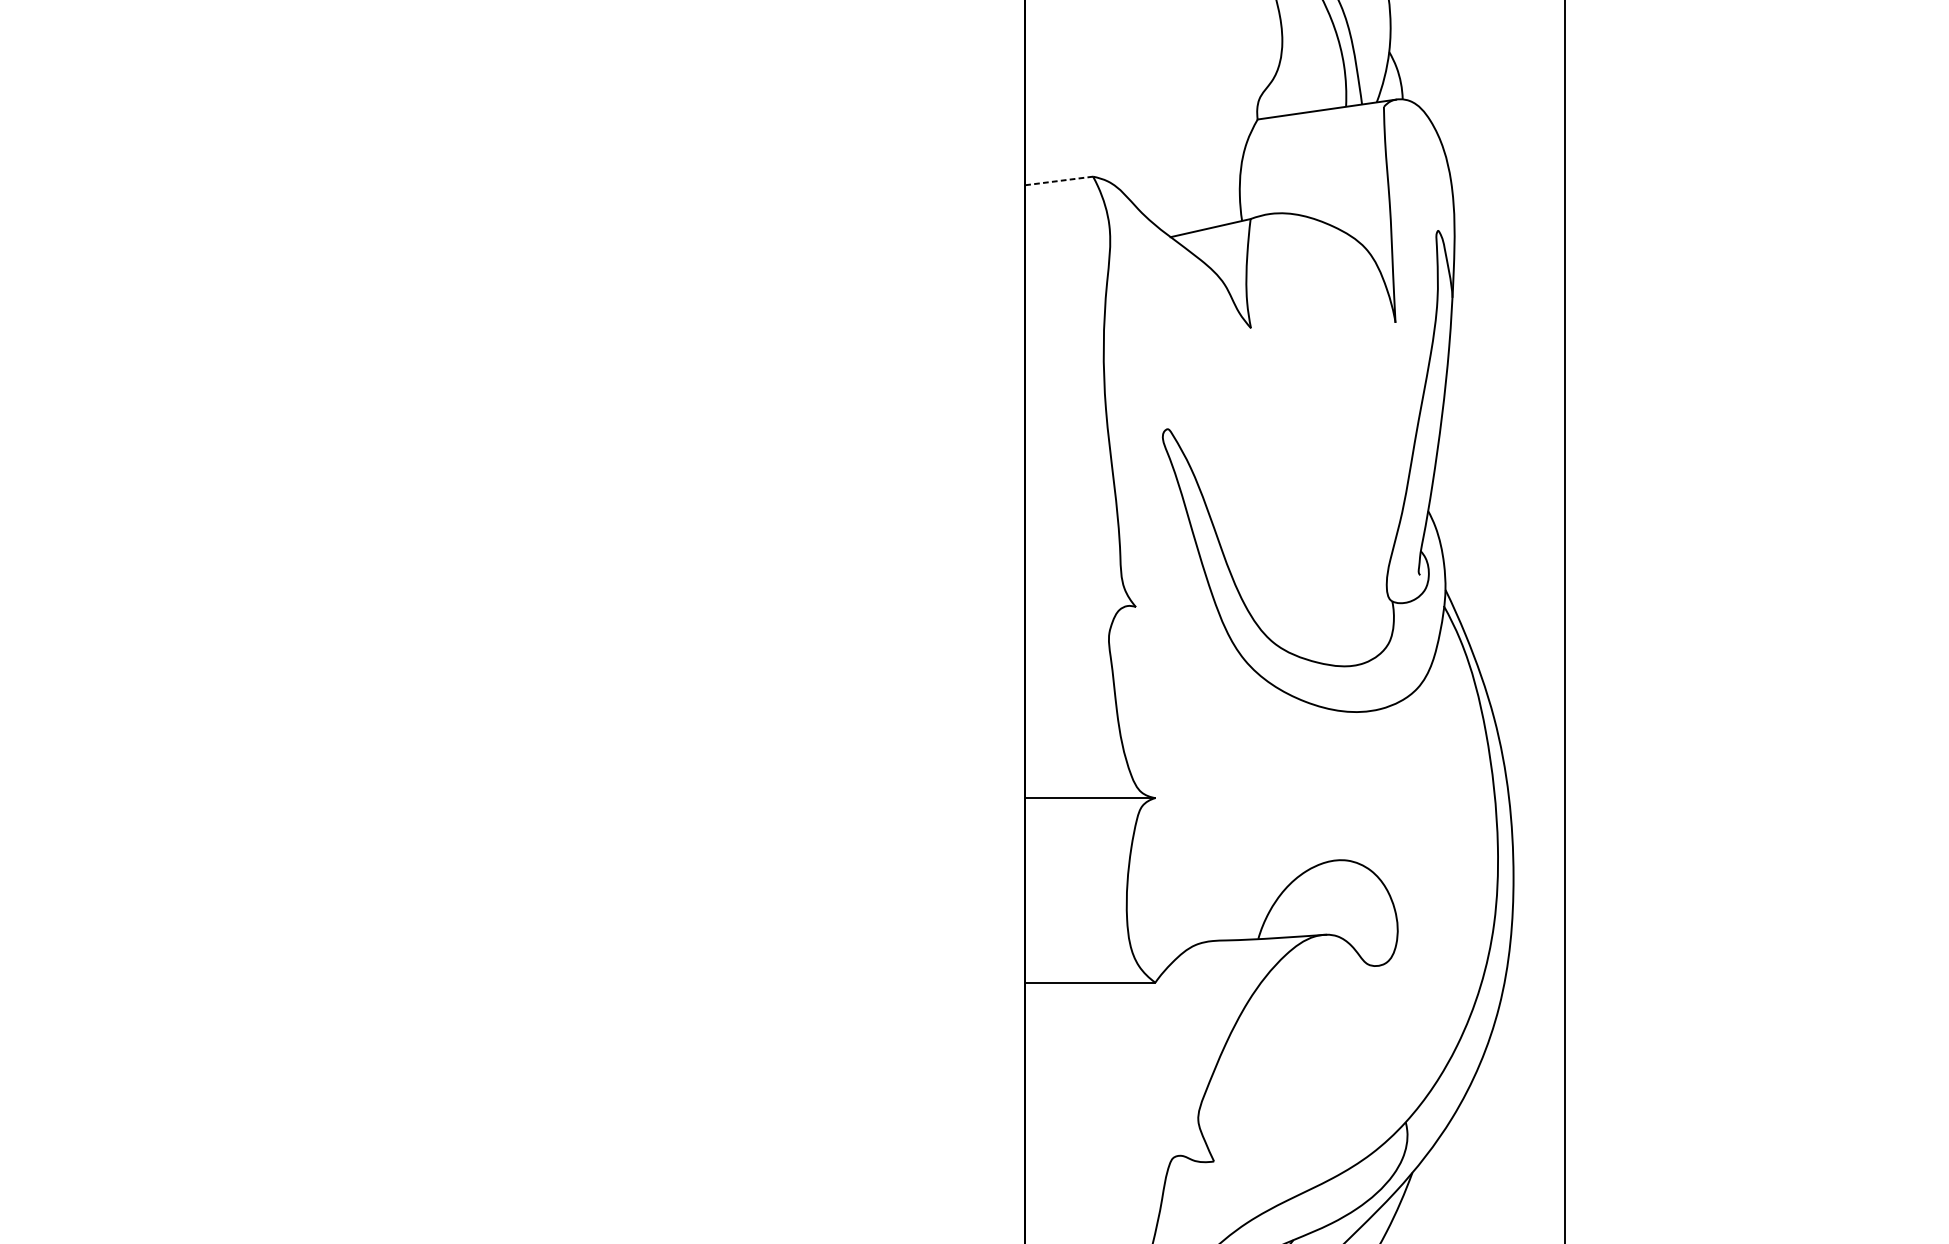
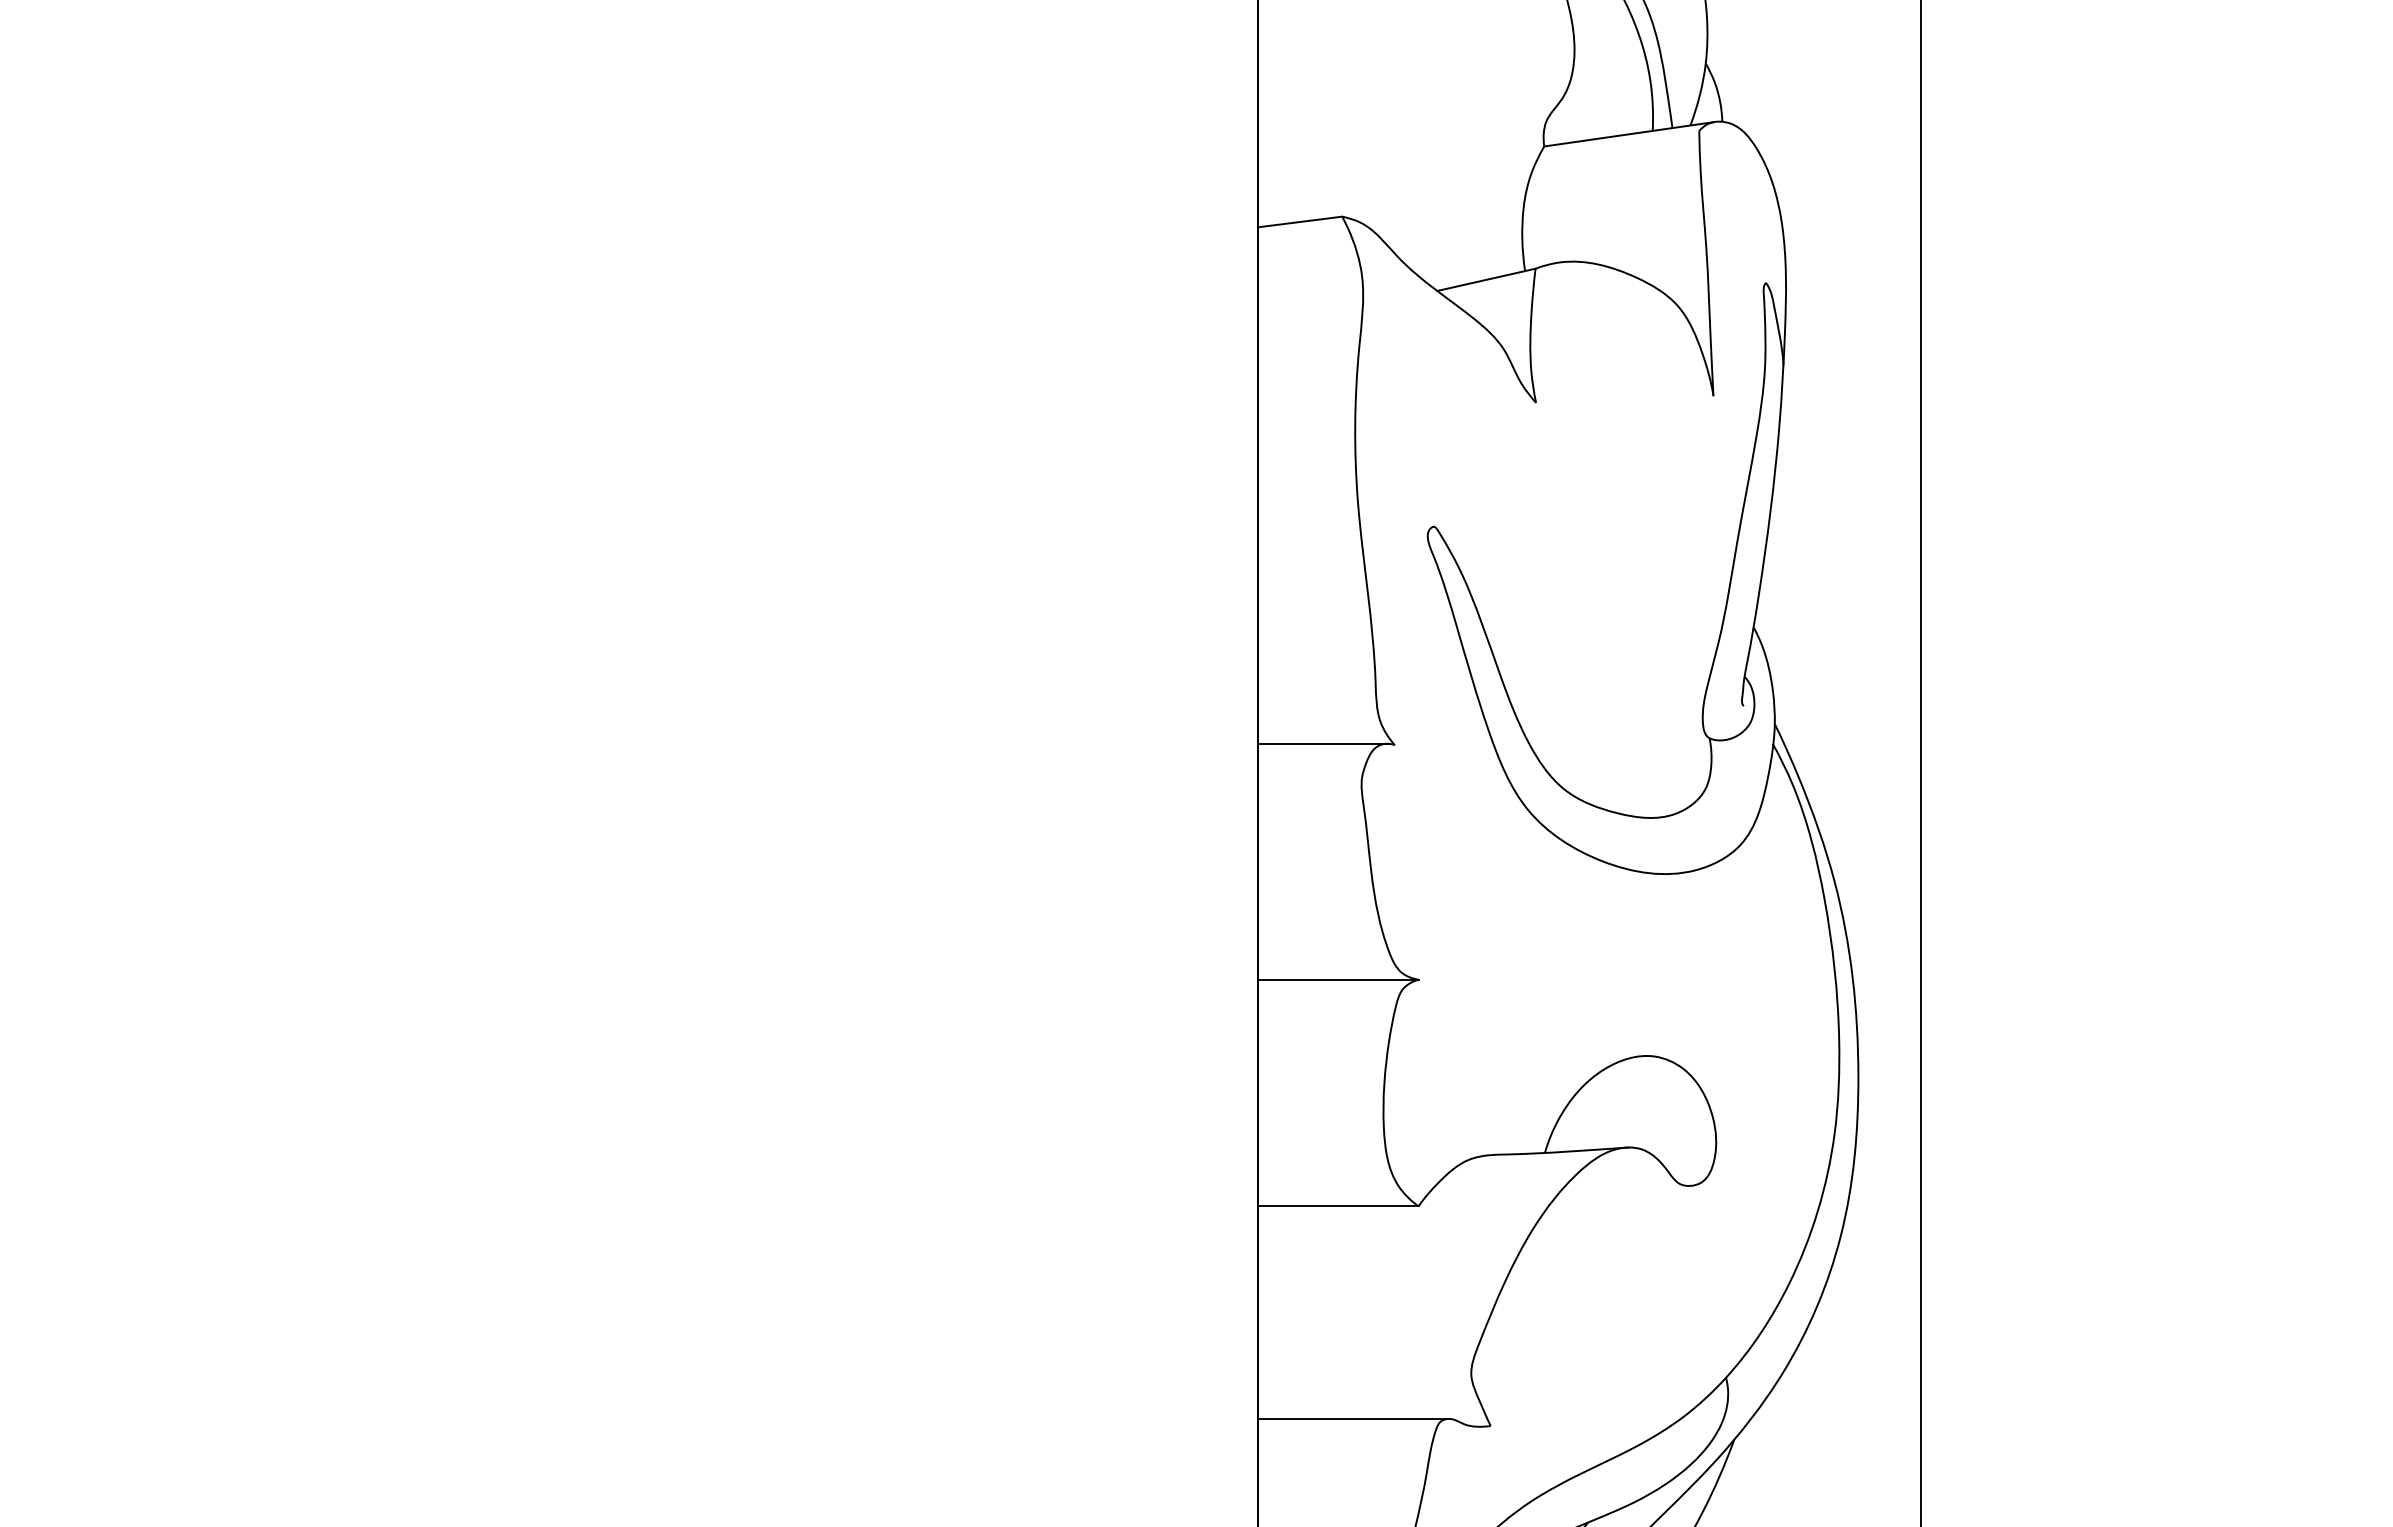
line: (1058, 181) -> (1299, 222), dashed -> solid
line: (1077, 605) -> (1322, 743), added
line: (1101, 1155) -> (1352, 1418), added

